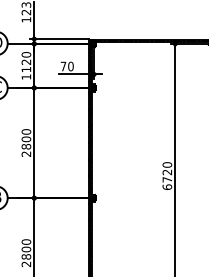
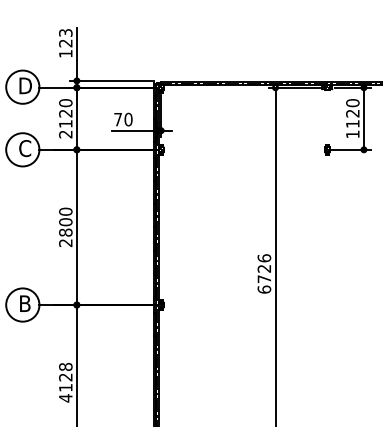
text: (26, 77) -> (65, 134), 1120 -> 2120
text: (166, 165) -> (263, 258), 6720 -> 6726
text: (26, 253) -> (65, 382), 2800 -> 4128

